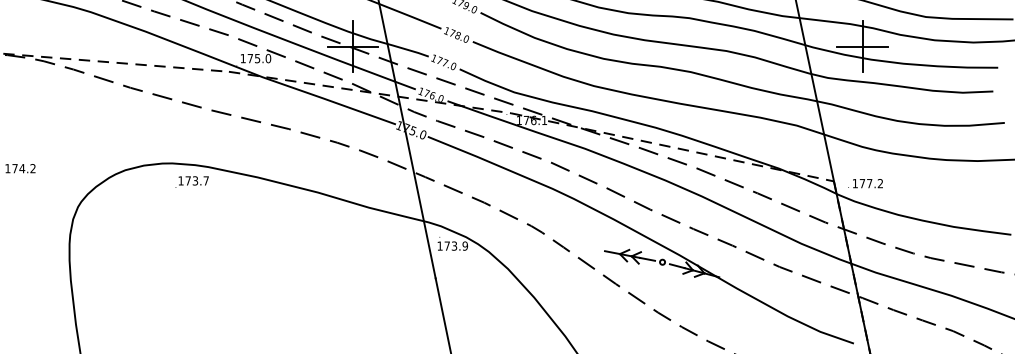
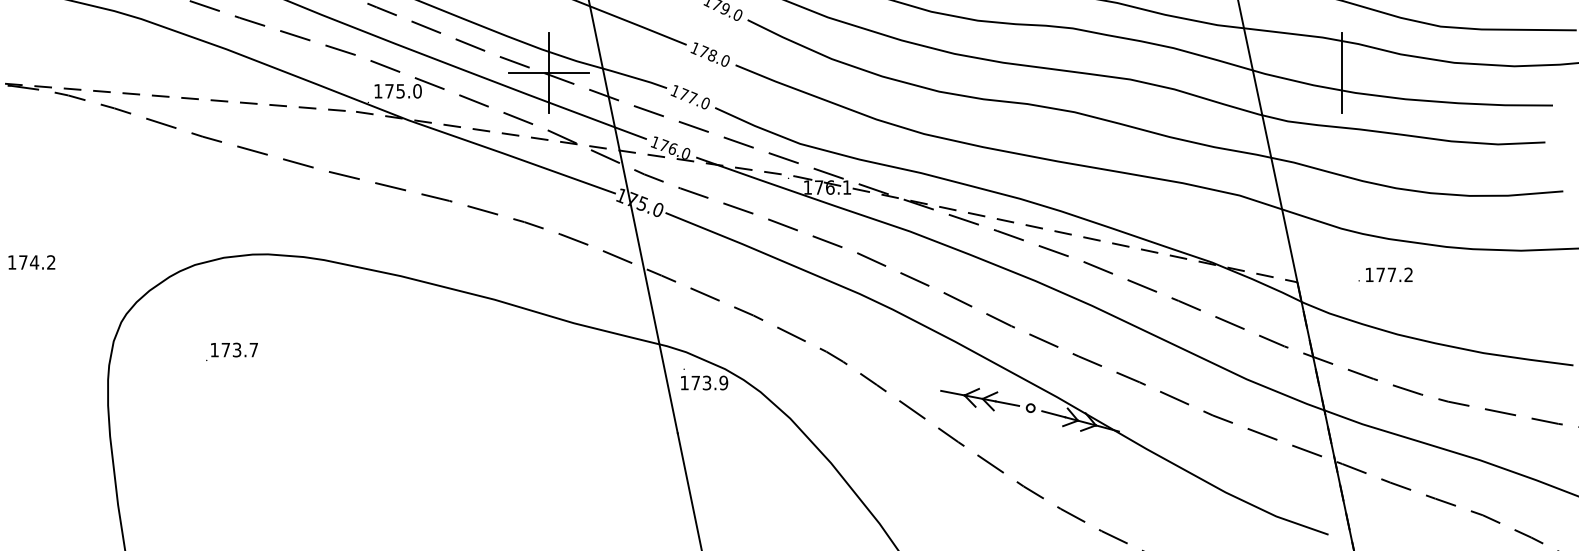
line: (862, 46) -> (1341, 72), removed
text: (191, 181) -> (230, 350), moved
text: (865, 183) -> (1385, 274), moved

